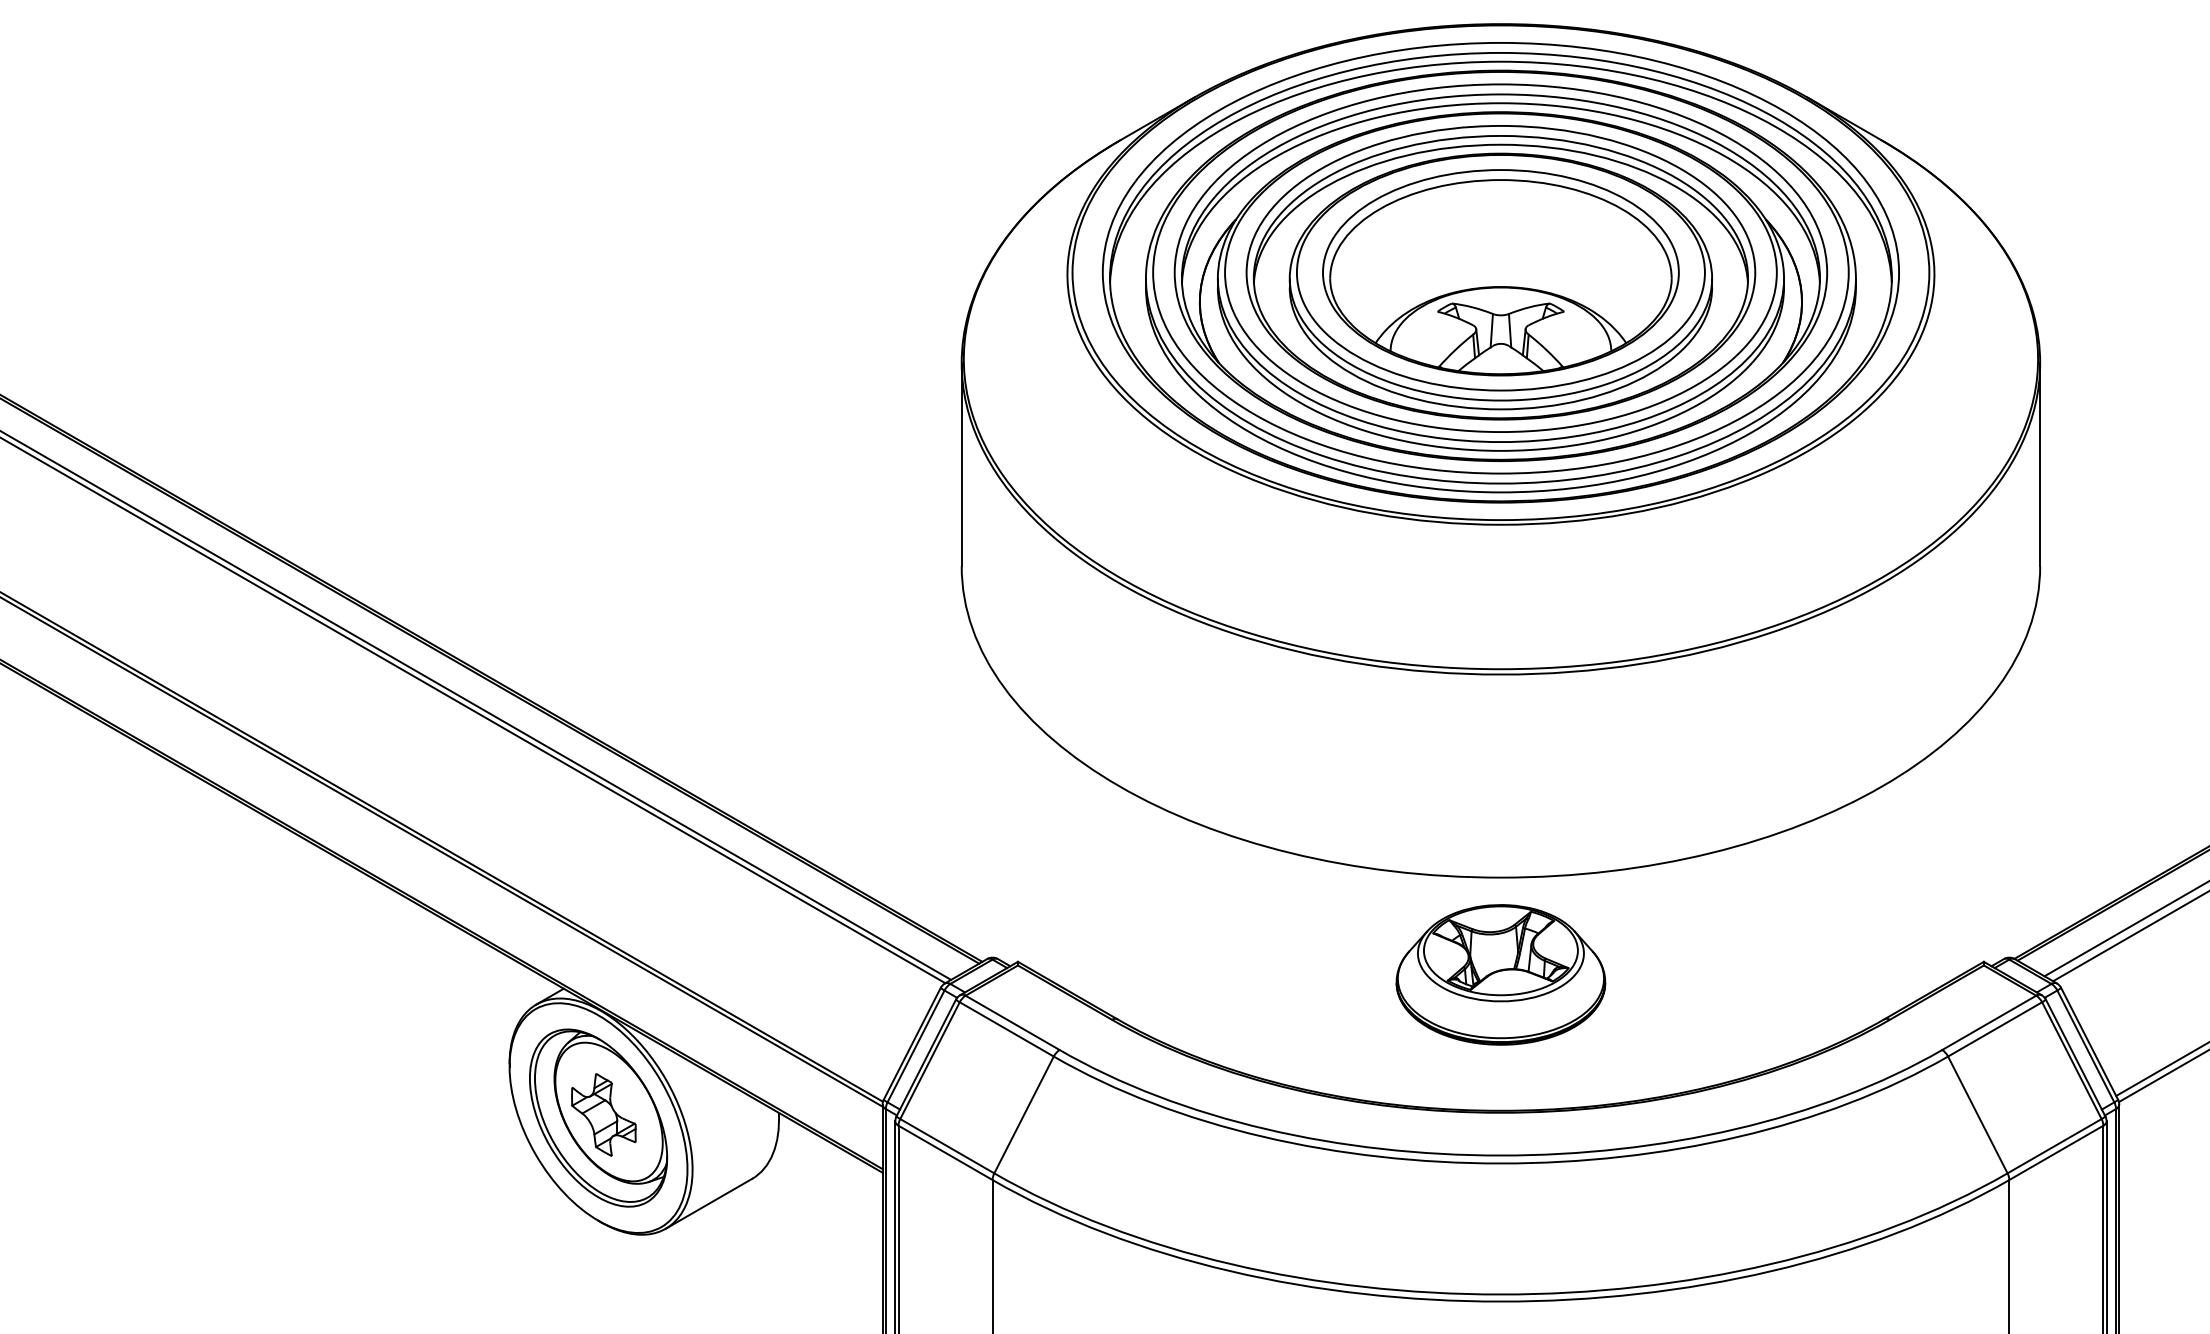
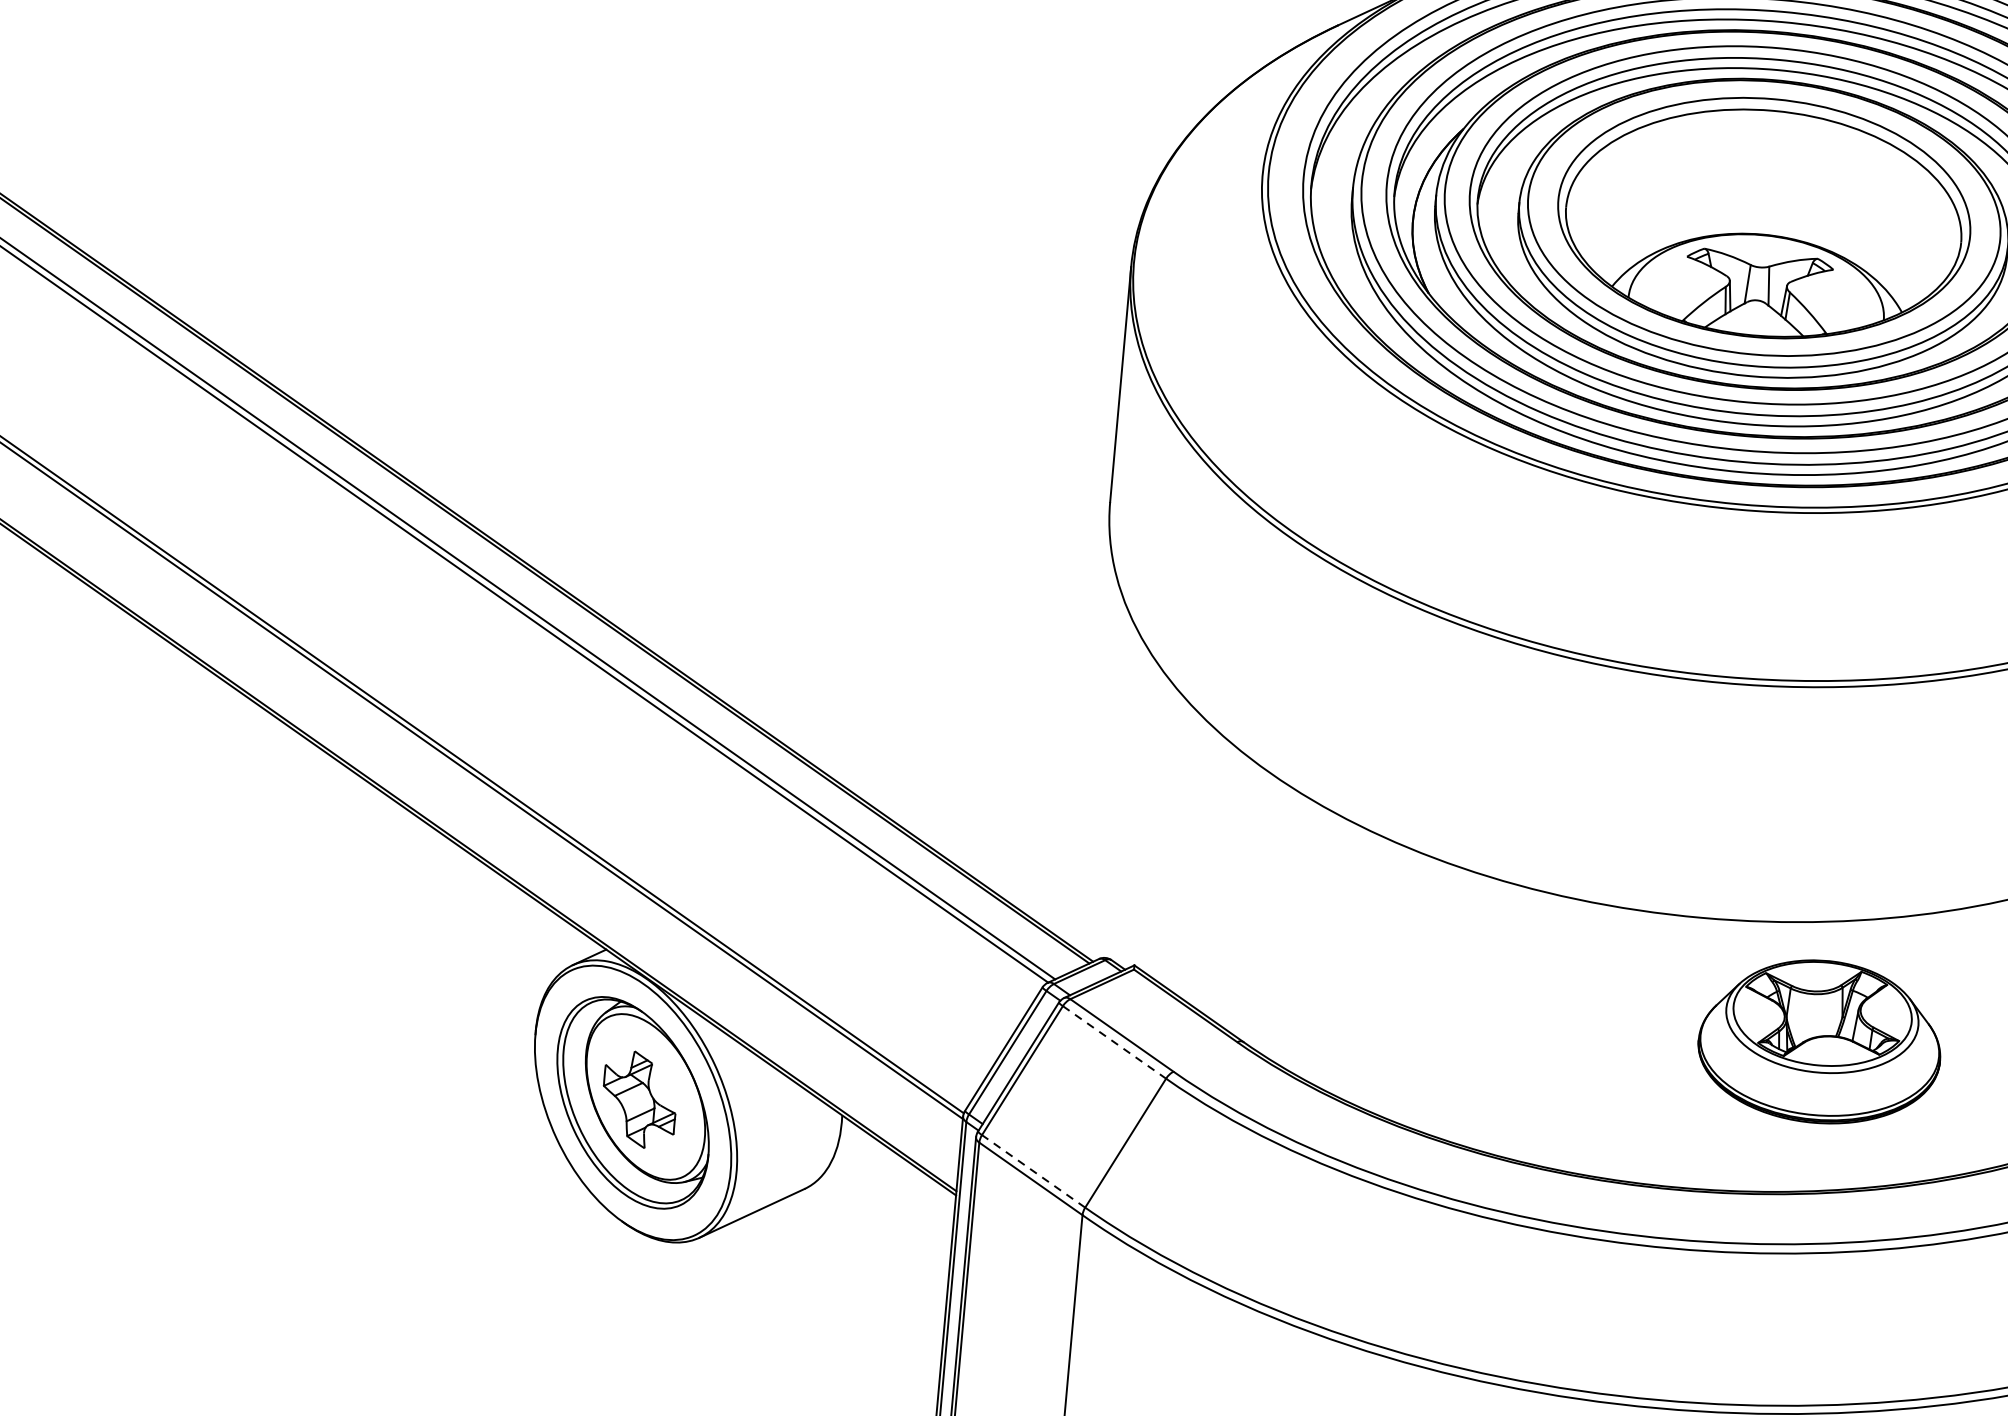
part: (1500, 974) -> (1819, 1041), moved
line: (1007, 1029) -> (1115, 1042), solid -> dashed
line: (946, 1145) -> (1032, 1170), solid -> dashed

